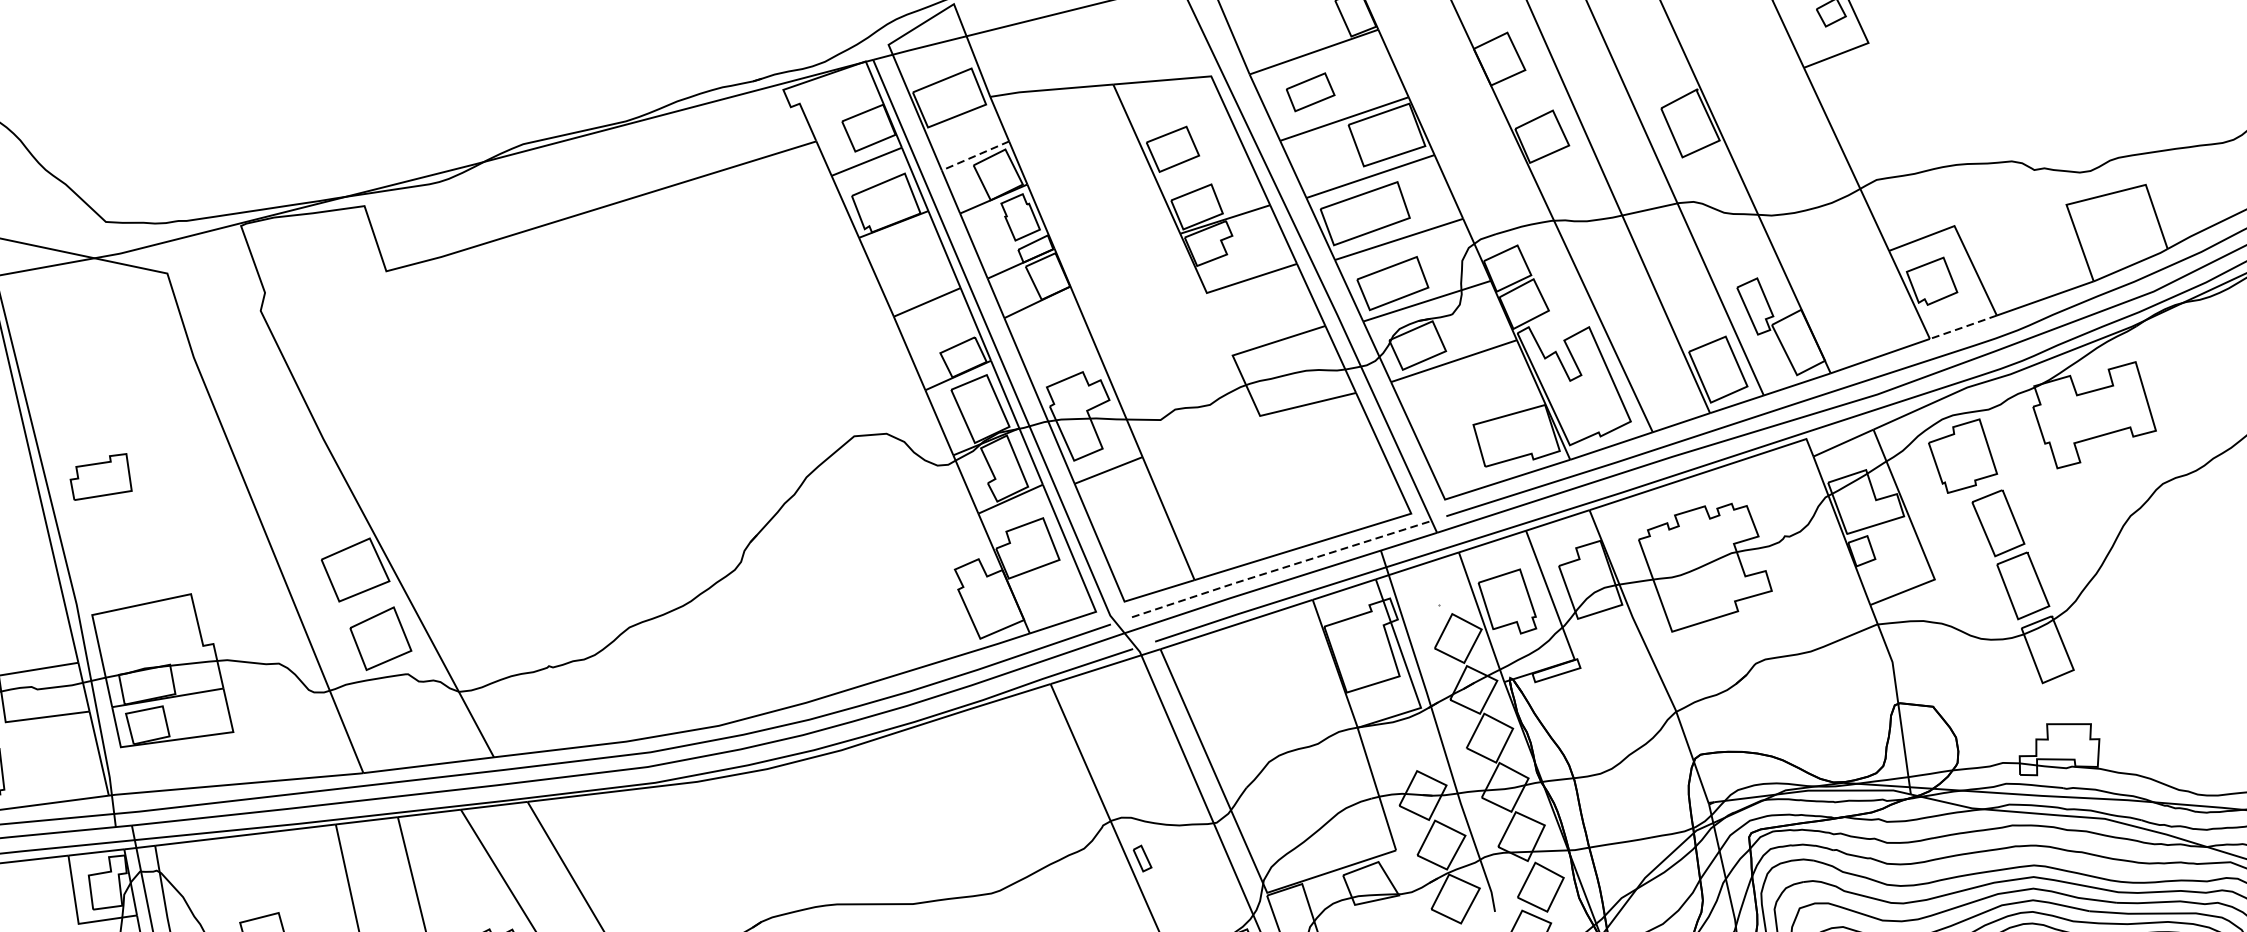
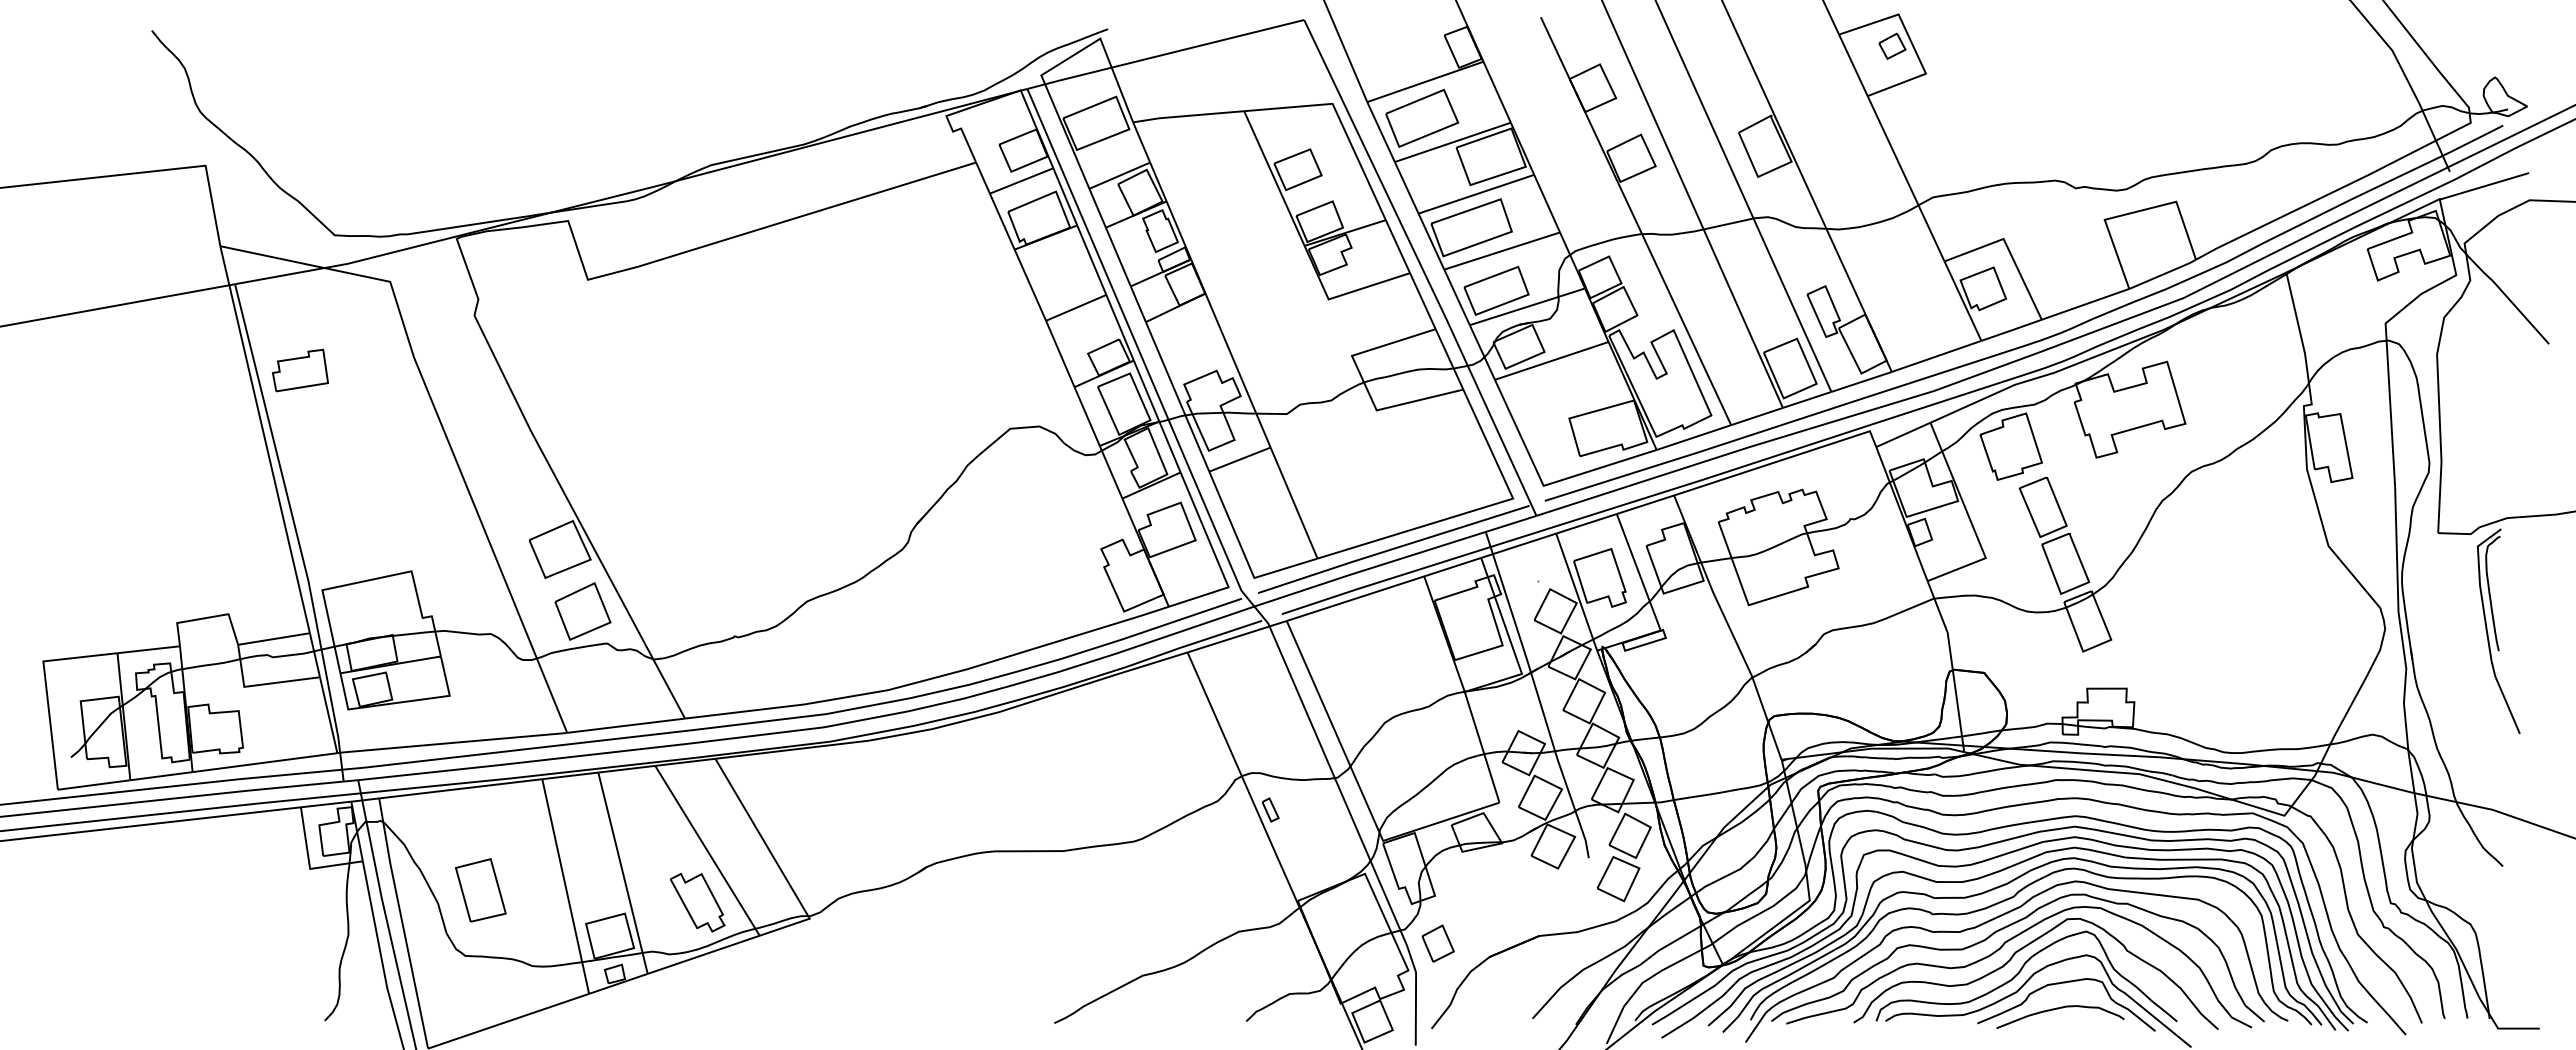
part: (1310, 91) -> (1422, 117), size x1.67
line: (975, 155) -> (1119, 175), dashed -> solid
line: (1963, 327) -> (2011, 330), dashed -> solid
part: (100, 476) -> (299, 370), moved
line: (1277, 570) -> (1392, 549), dashed -> solid

